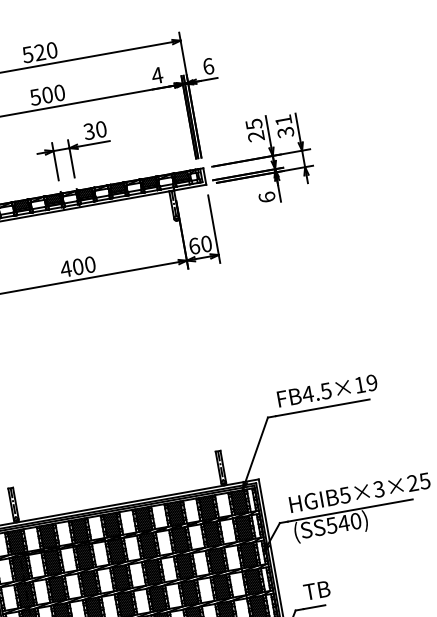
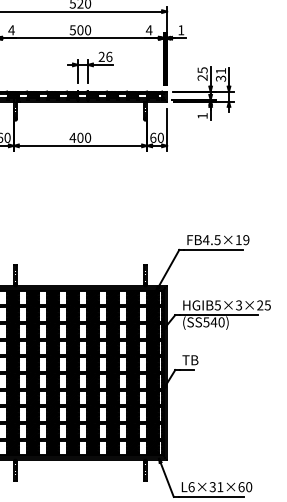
text: (208, 66) -> (181, 30), 6 -> 1
text: (95, 129) -> (105, 56), 30 -> 26
text: (266, 196) -> (202, 115), 6 -> 1

